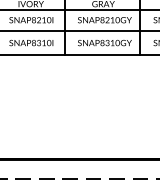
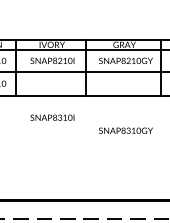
text: (31, 42) -> (52, 117), moved
text: (104, 42) -> (125, 130), moved

